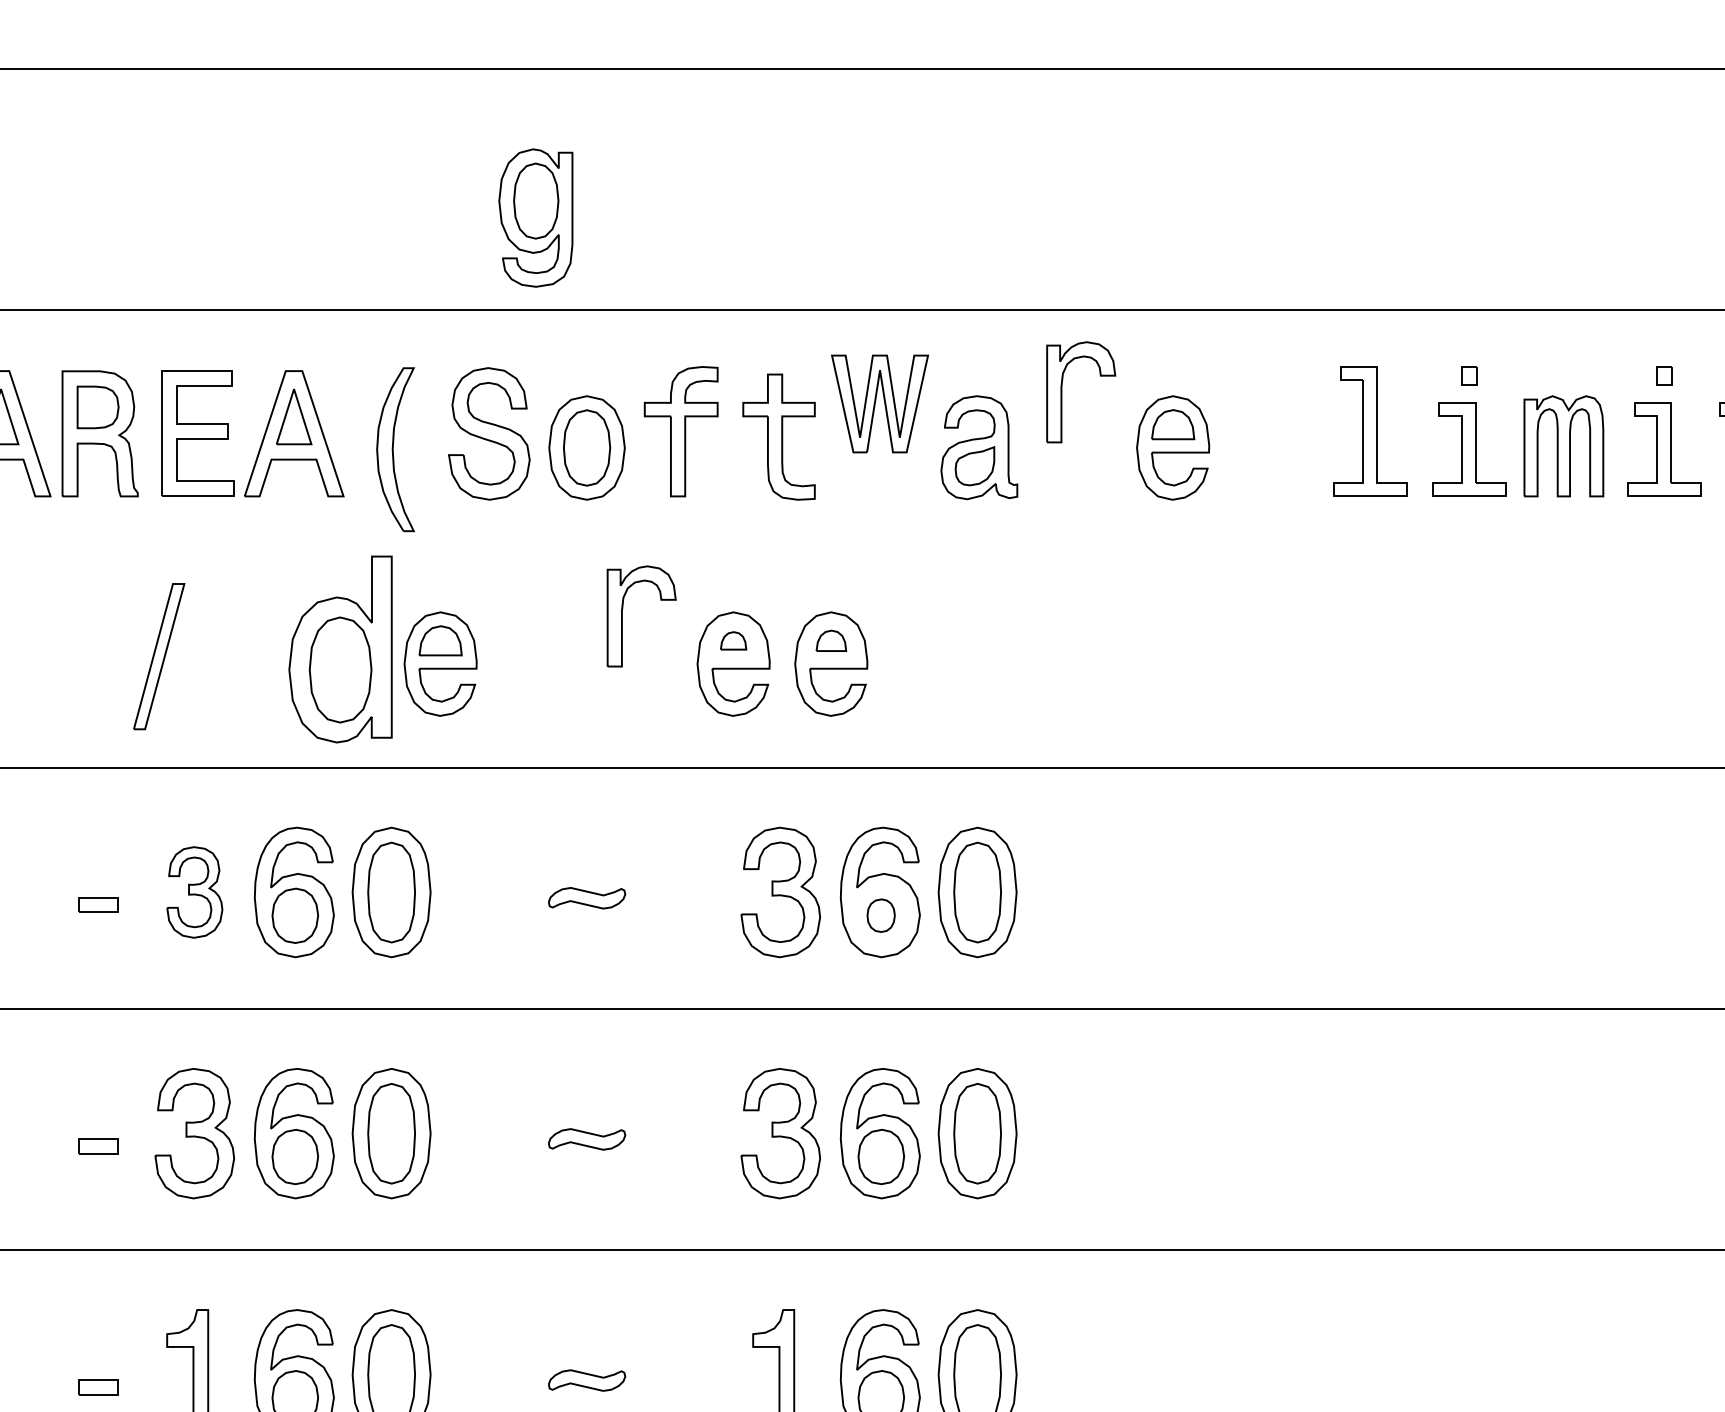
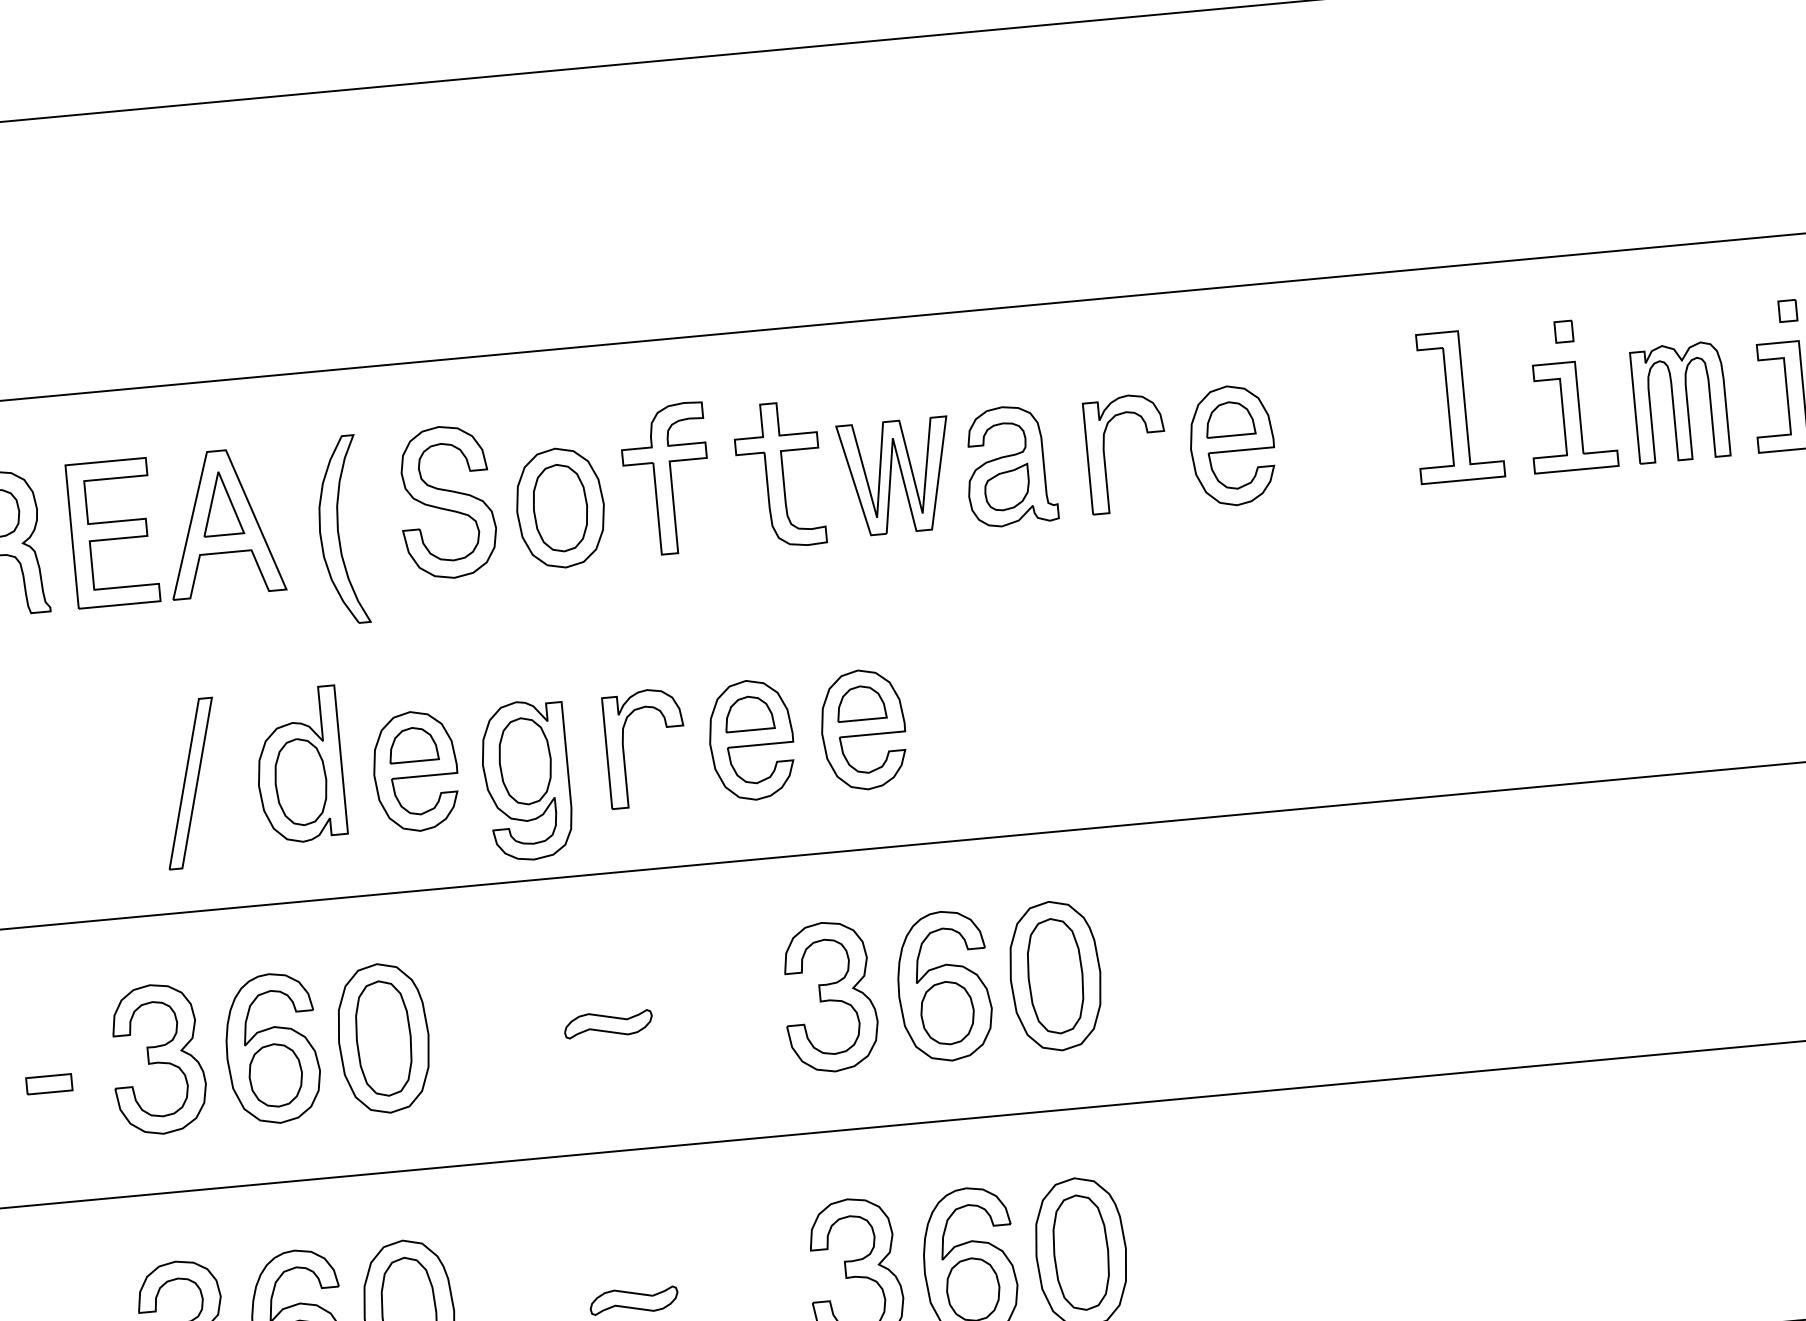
part: (535, 217) -> (526, 780), moved
part: (1062, 392) -> (1105, 455), moved
part: (879, 403) -> (895, 476), moved
part: (622, 616) -> (623, 750), moved
part: (733, 640) -> (748, 713), size x1.67
part: (831, 640) -> (861, 702), size x1.43
part: (340, 649) -> (299, 765), size x0.71
part: (159, 656) -> (191, 783), moved
part: (194, 892) -> (157, 1059), size x1.43
part: (880, 915) -> (946, 1012), size x1.67

